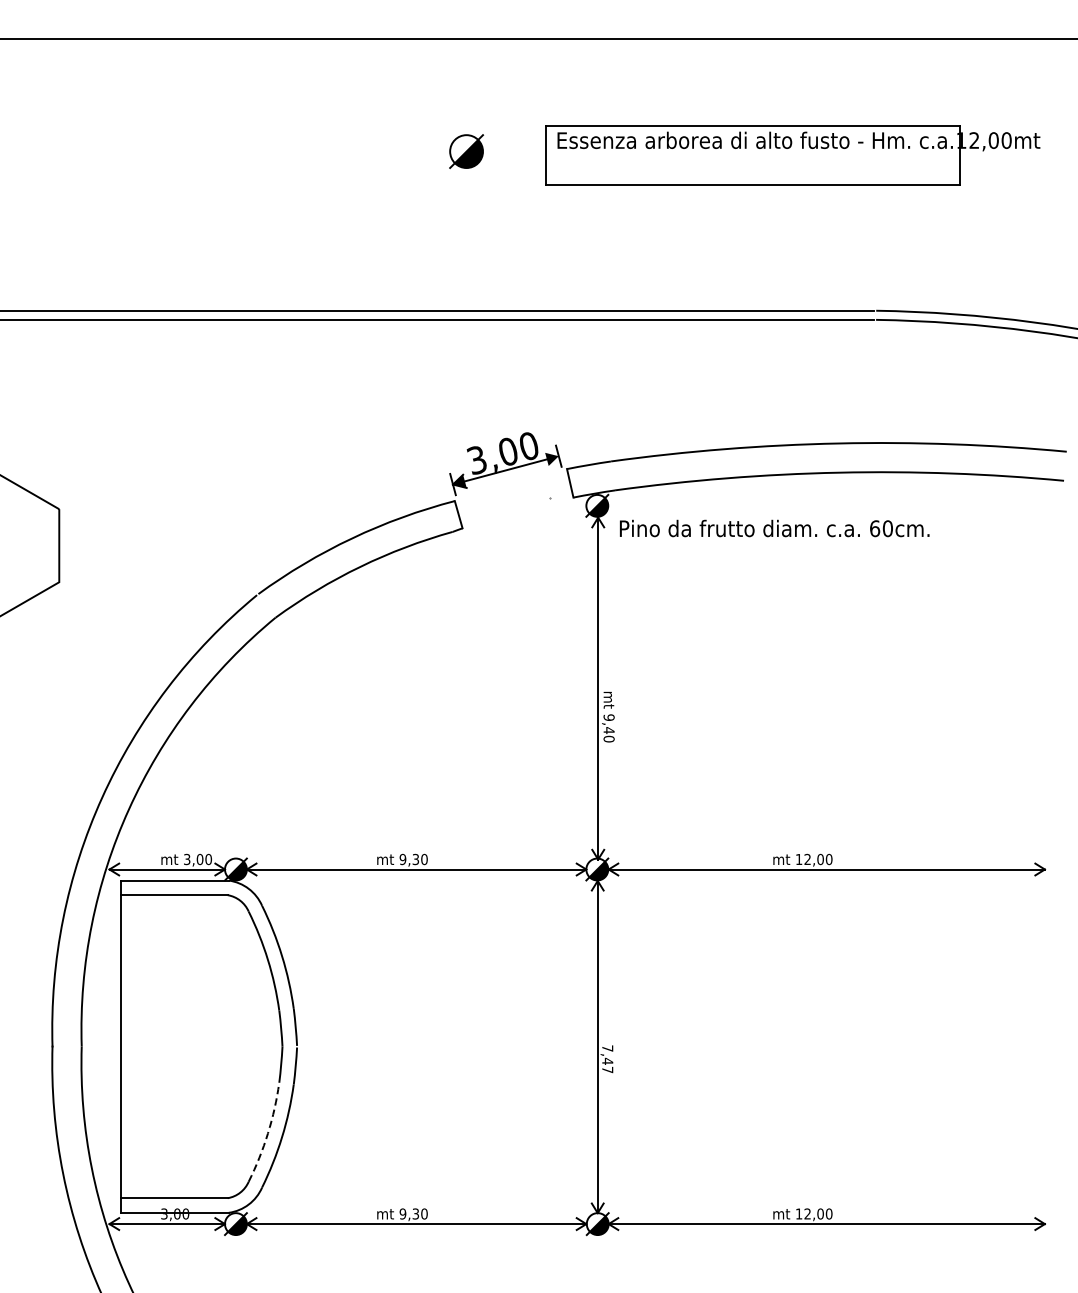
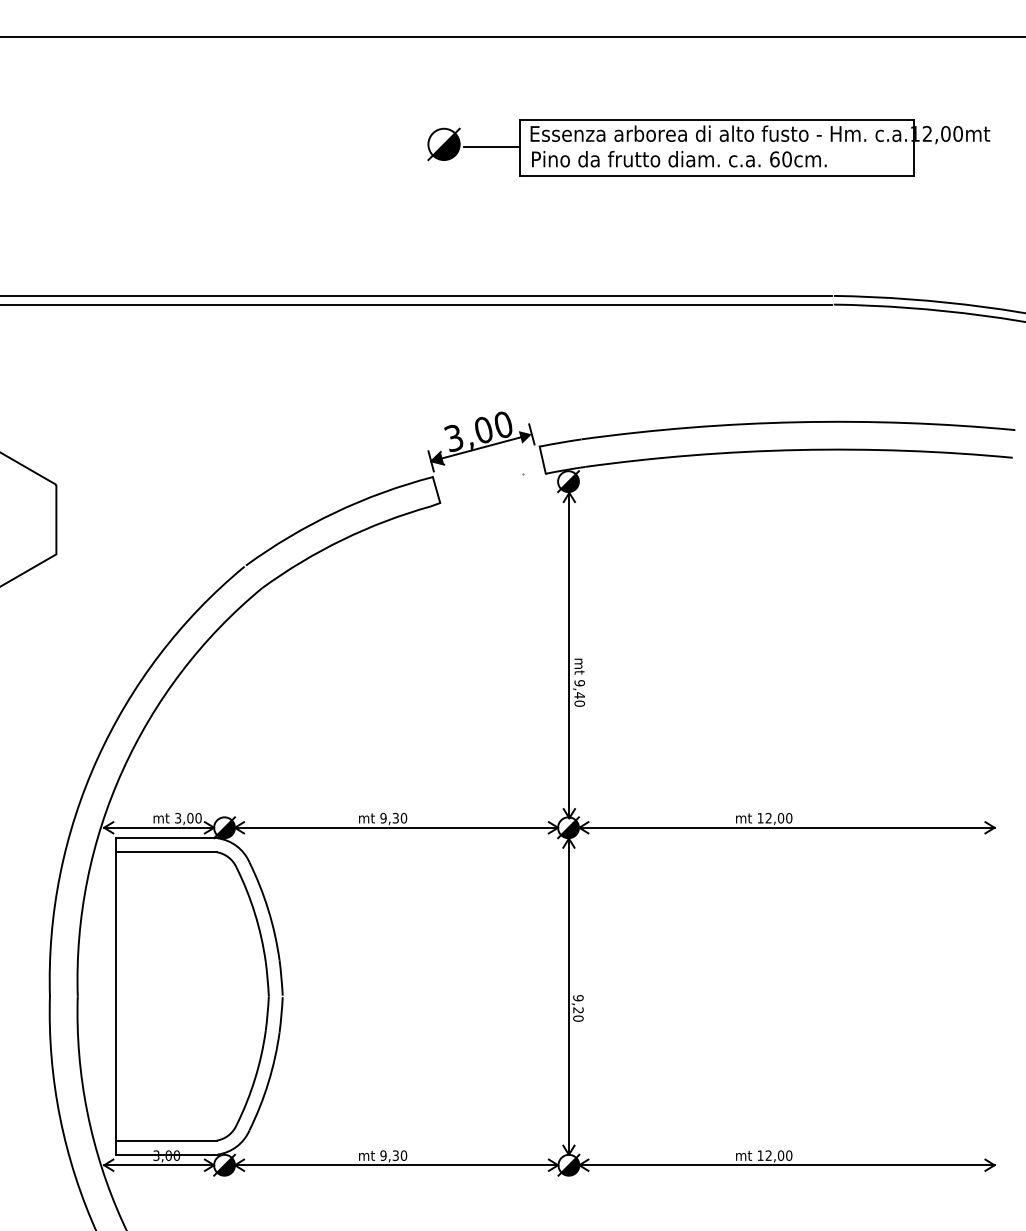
line: (516, 153) -> (491, 146), added
text: (774, 528) -> (679, 159), moved
text: (607, 1059) -> (578, 1008), 7,47 -> 9,20
arc: (268, 1133) -> (255, 1079), dashed -> solid

